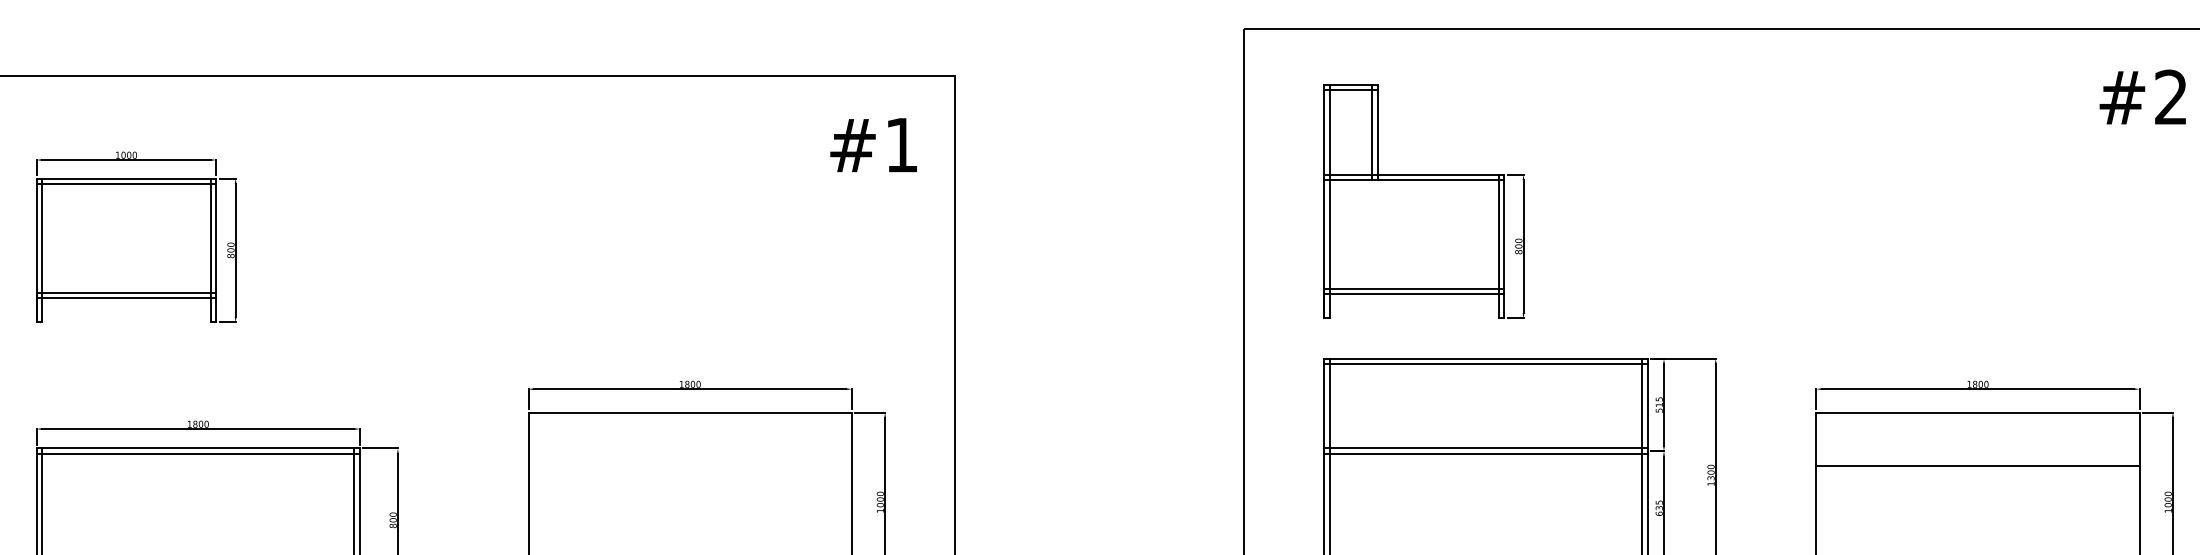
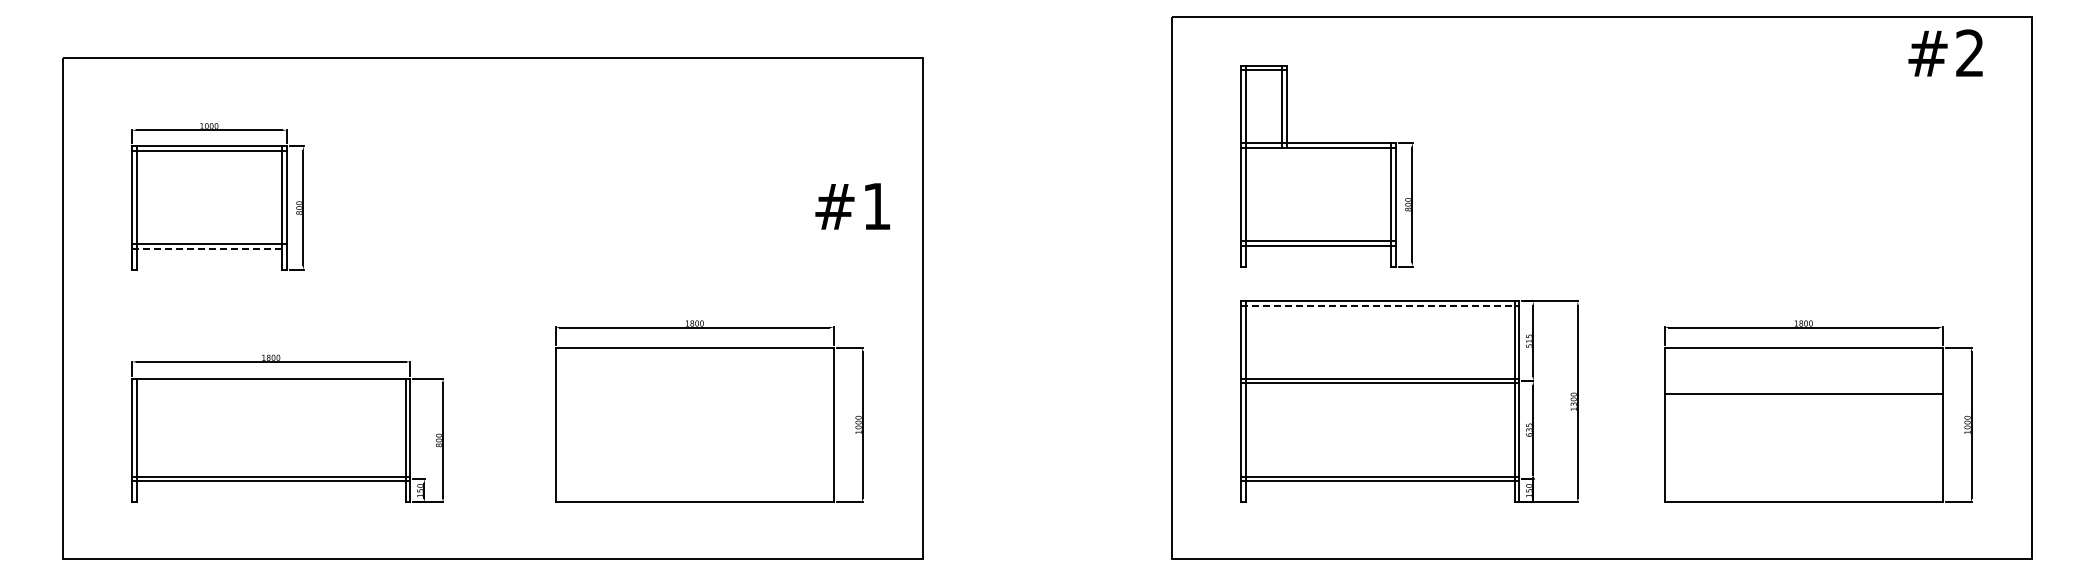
text: (2142, 96) -> (1945, 52), moved
text: (873, 145) -> (852, 206), moved
line: (126, 298) -> (209, 249), solid -> dashed
line: (1486, 363) -> (1380, 305), solid -> dashed
line: (197, 454) -> (270, 383), removed

